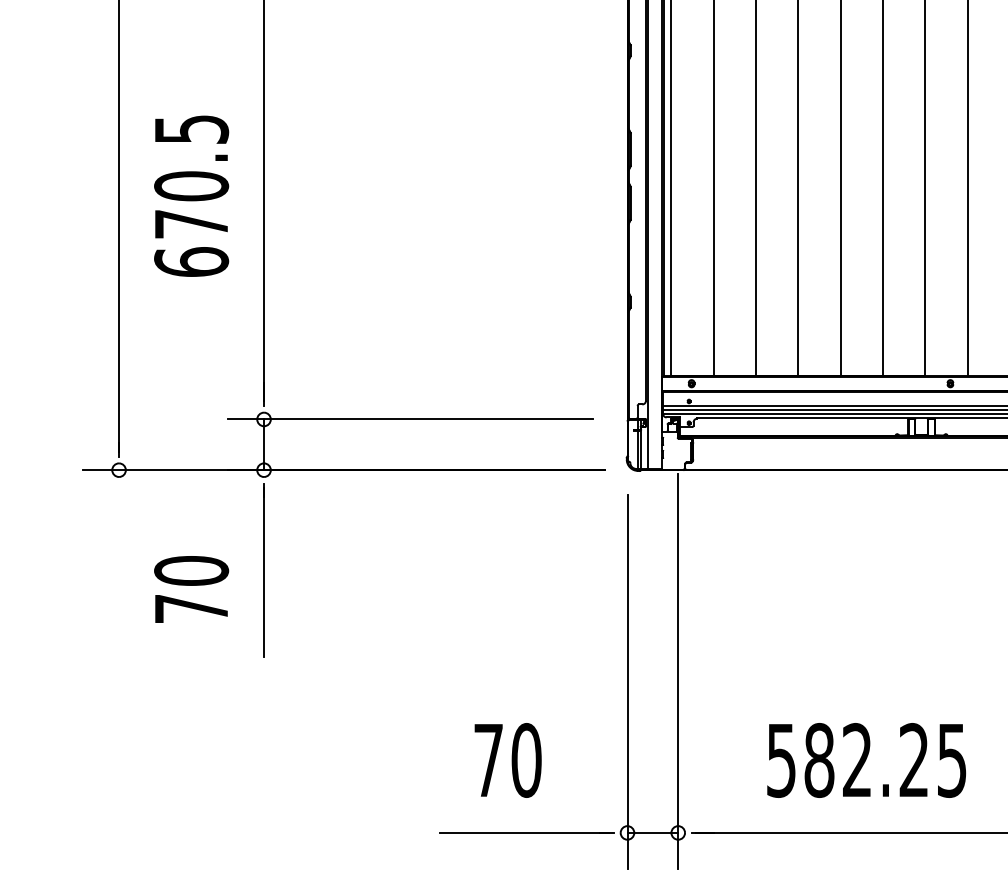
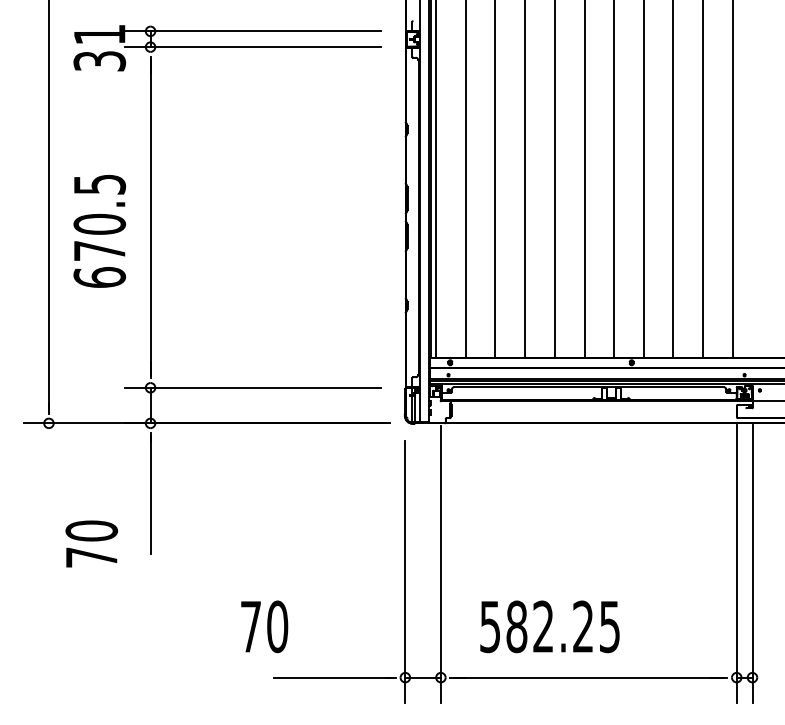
text: (191, 588) -> (91, 543), moved
text: (507, 759) -> (264, 626), moved
text: (865, 759) -> (549, 626), moved

